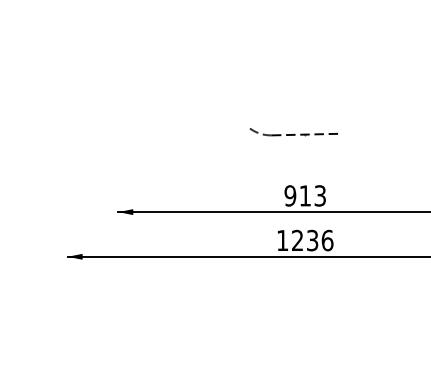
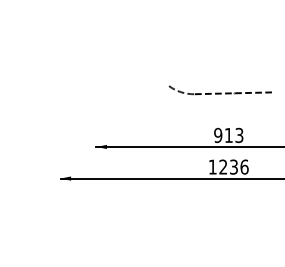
part: (293, 131) -> (220, 89), size x1.67

